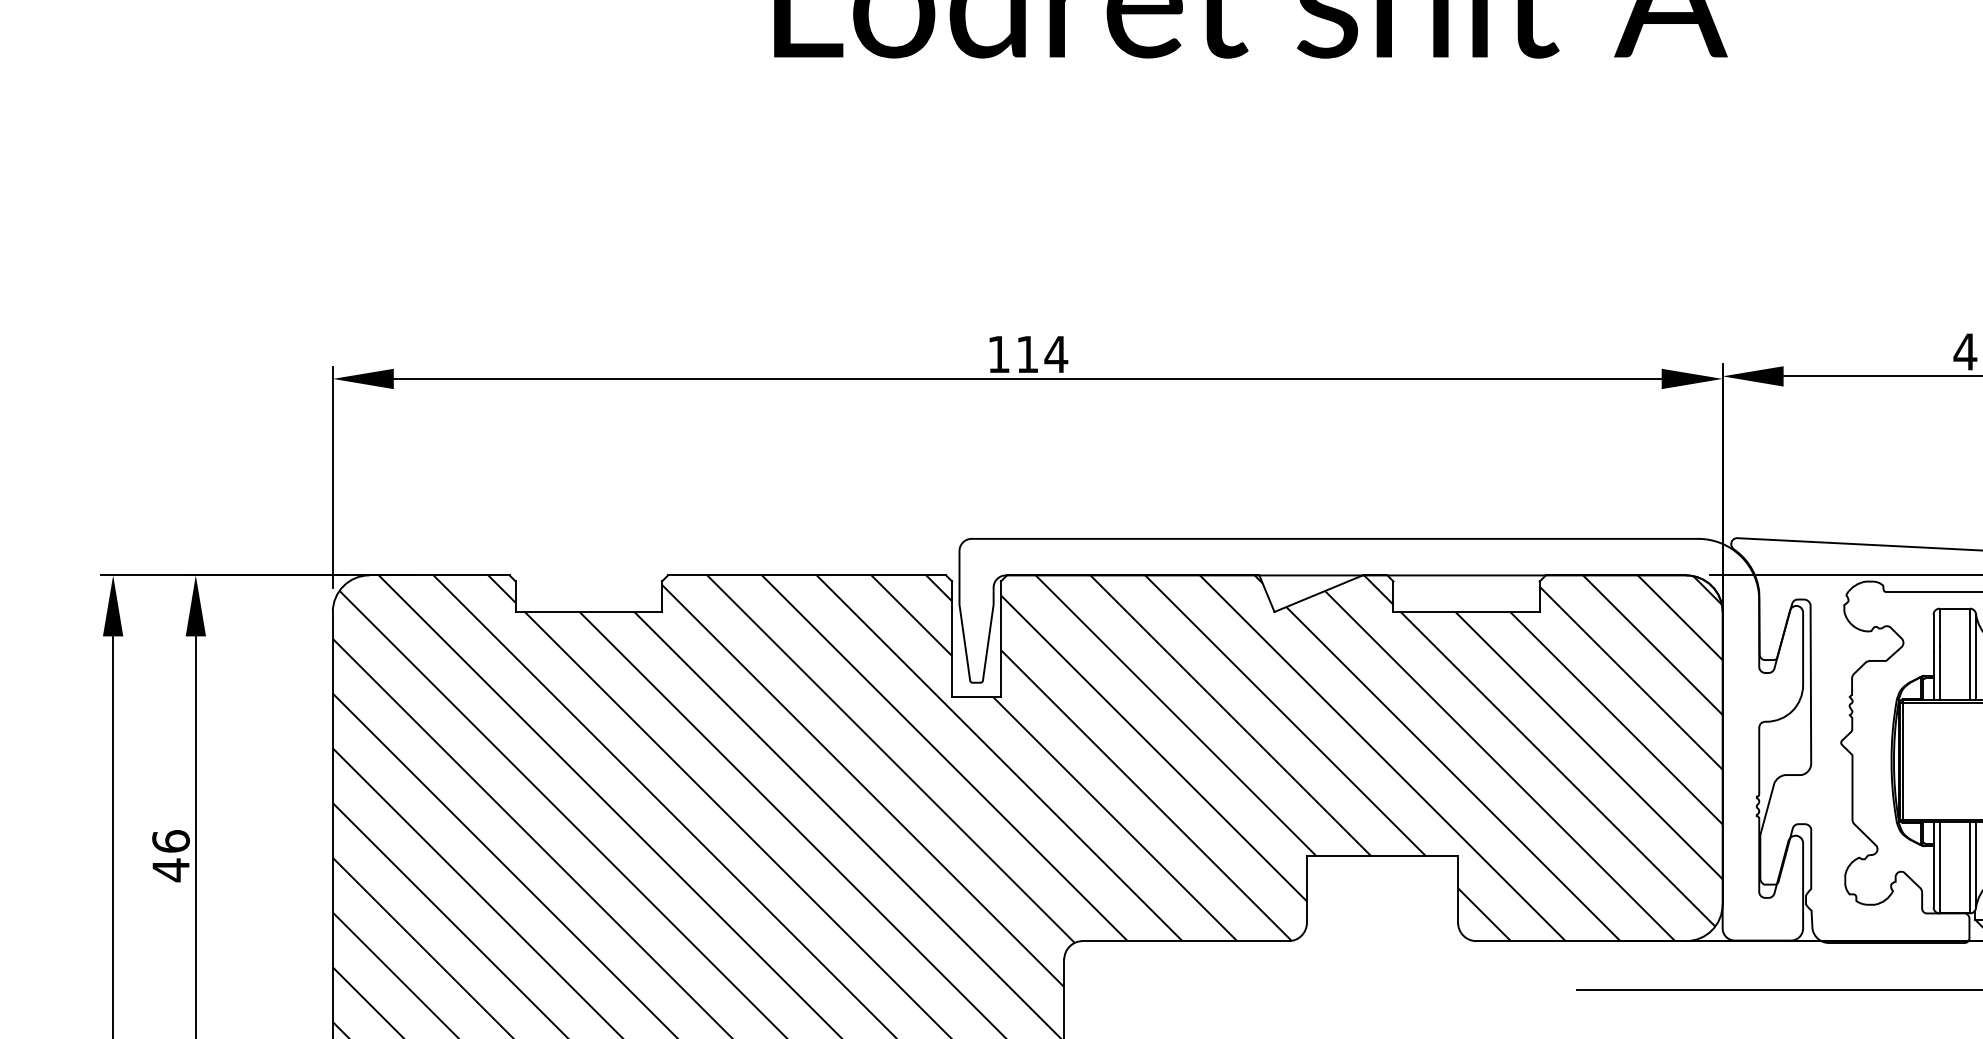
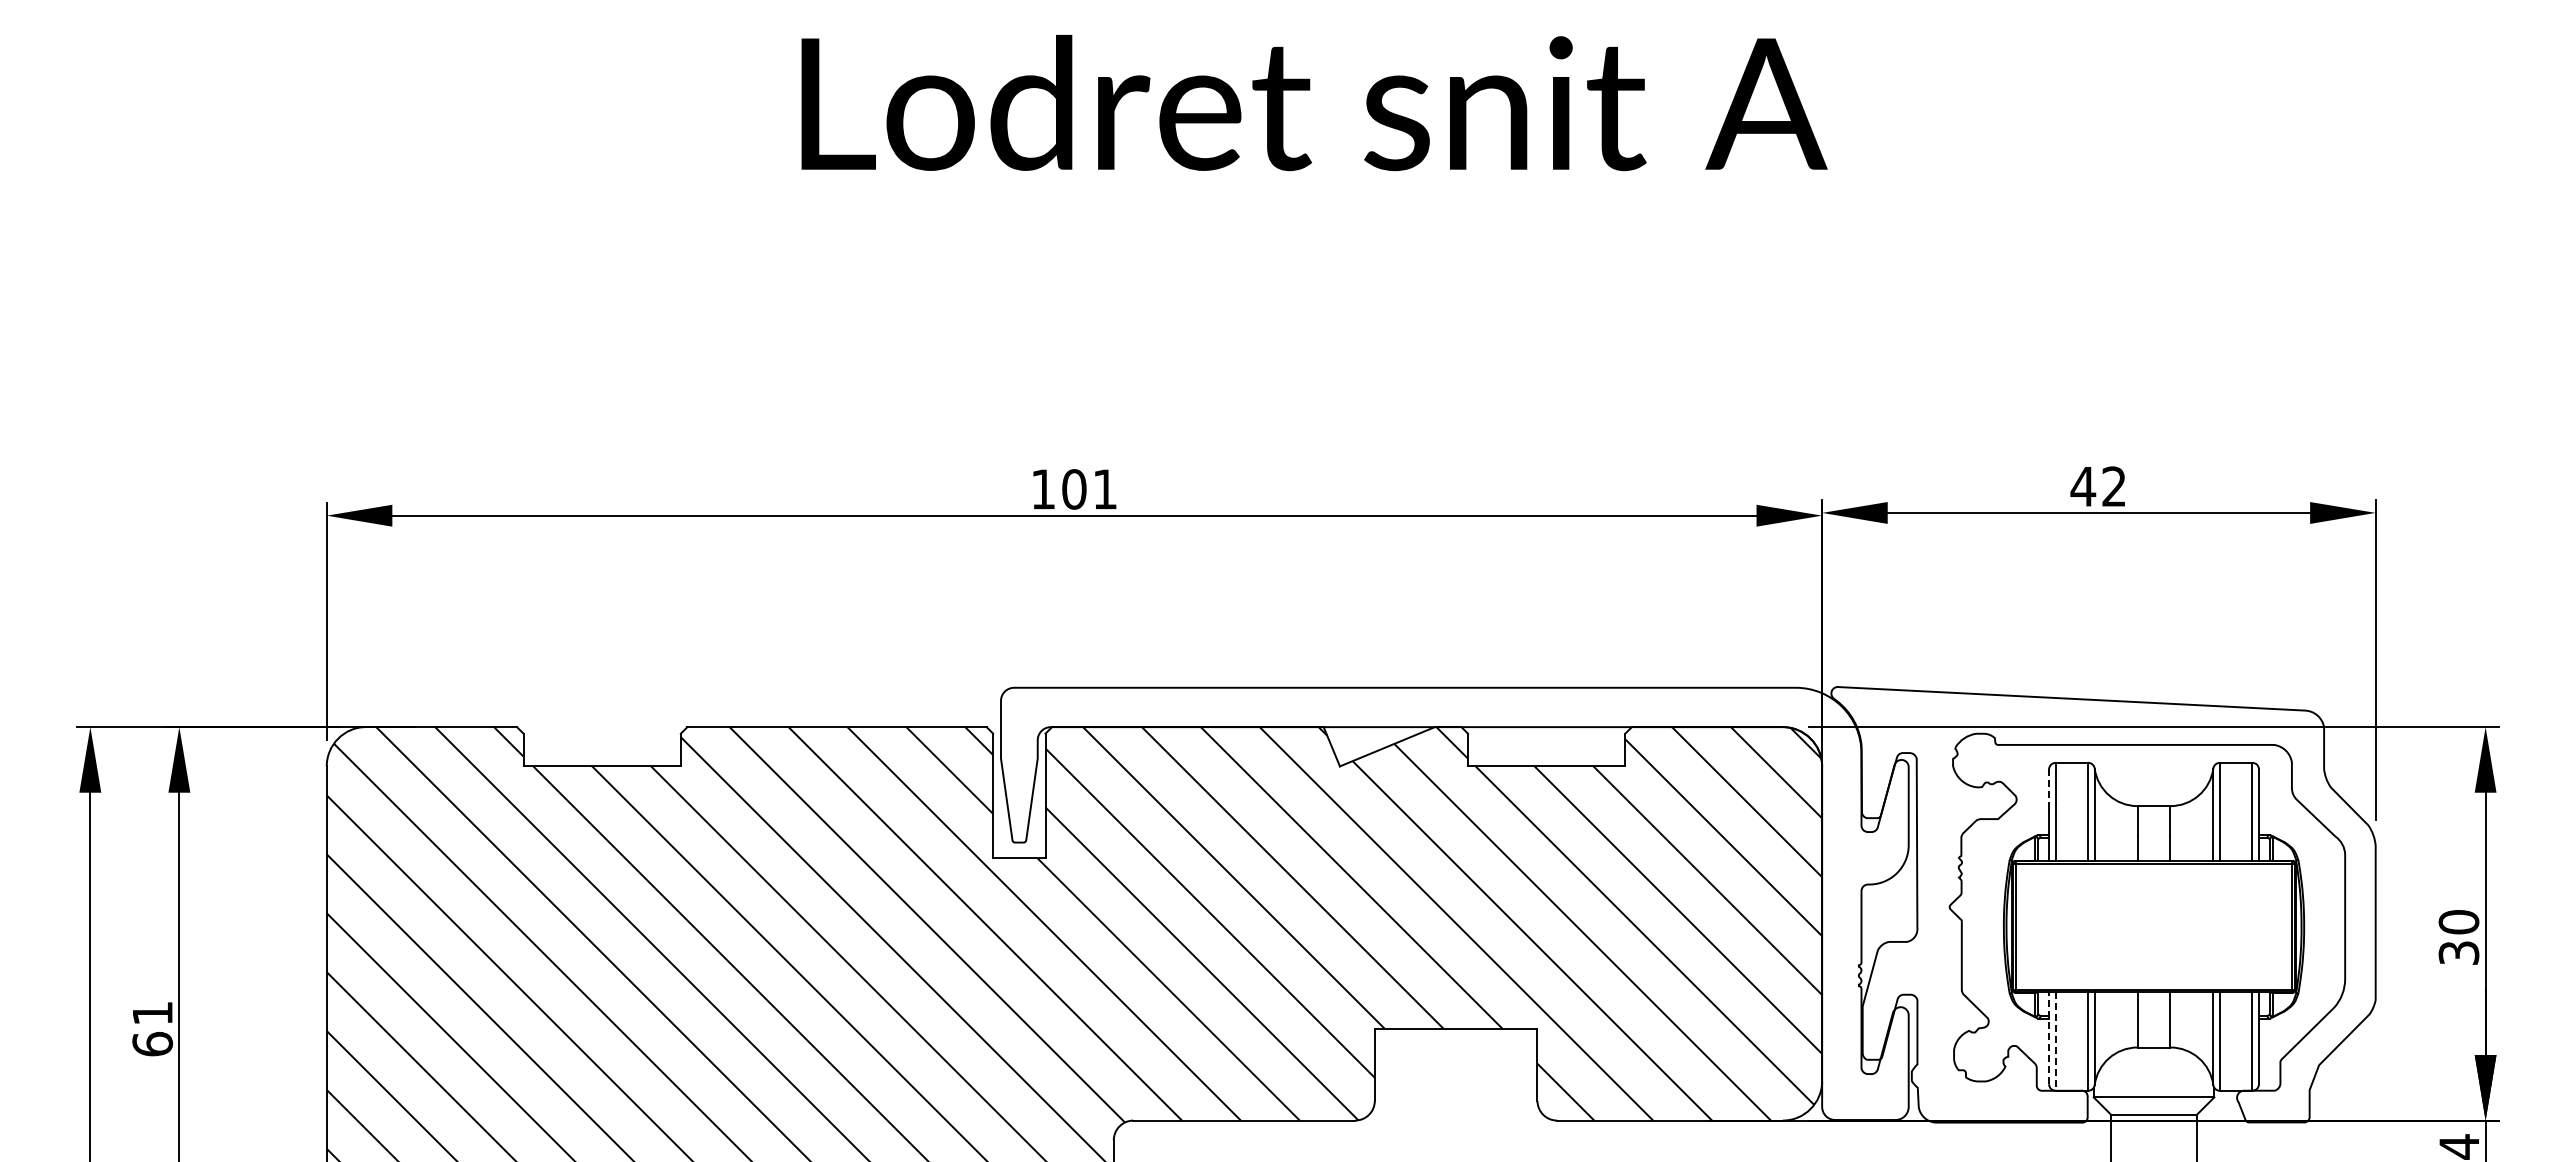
text: (1041, 354) -> (1089, 489), 114 -> 101
line: (1933, 633) -> (2049, 789), solid -> dashed
text: (170, 856) -> (152, 1029), 46 -> 61
line: (1933, 864) -> (2049, 1038), solid -> dashed
line: (1939, 868) -> (2055, 1042), solid -> dashed

